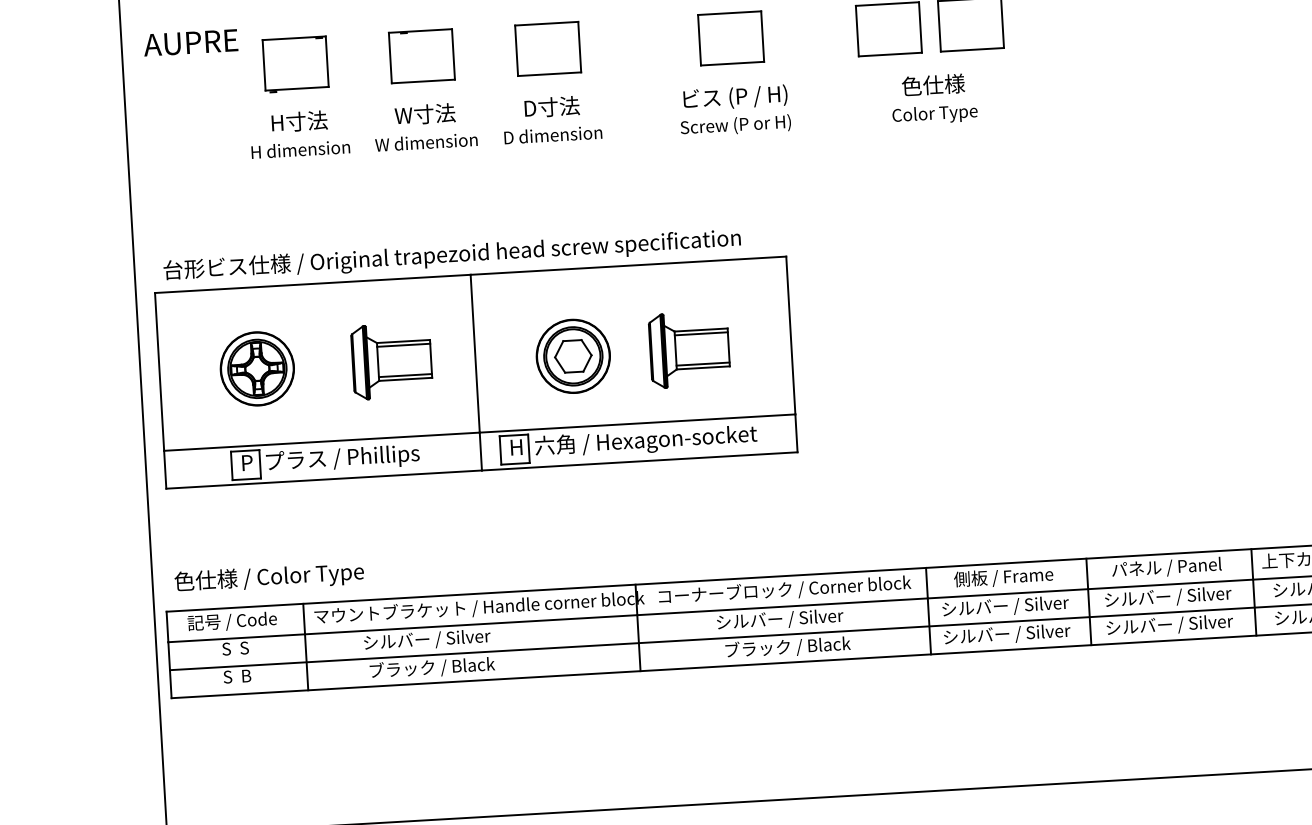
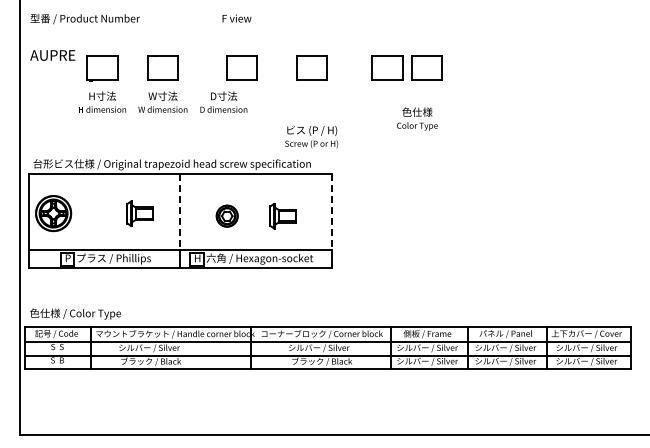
part: (547, 47) -> (241, 67), moved
text: (934, 98) -> (417, 118), moved
text: (734, 109) -> (311, 136), moved
line: (791, 335) -> (332, 212), solid -> dashed
part: (687, 348) -> (282, 215), size x0.7
line: (475, 354) -> (180, 212), solid -> dashed
part: (571, 354) -> (226, 215), size x0.6
part: (390, 361) -> (139, 213), size x0.7
part: (257, 368) -> (53, 213), moved

